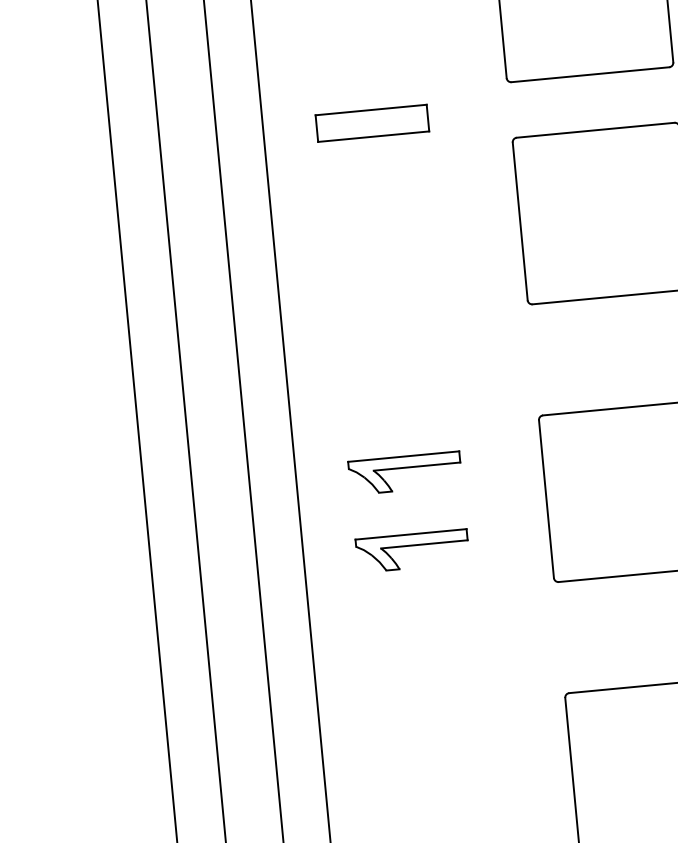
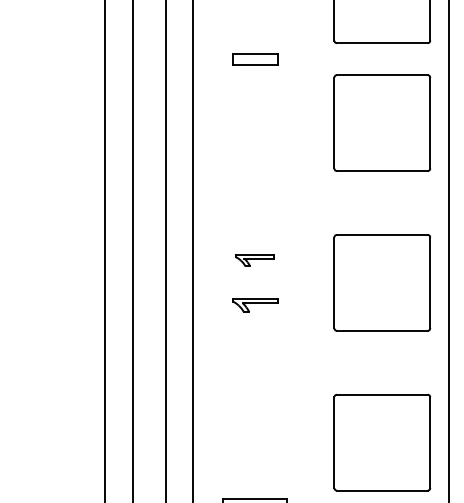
part: (370, 124) -> (254, 59), size x0.7
part: (403, 473) -> (254, 260), size x0.6
part: (411, 551) -> (254, 305), size x0.7

